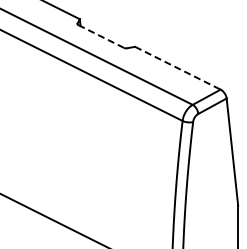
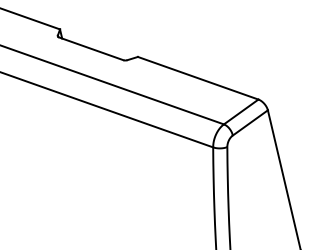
line: (101, 36) -> (91, 48), dashed -> solid
line: (177, 68) -> (197, 78), dashed -> solid

